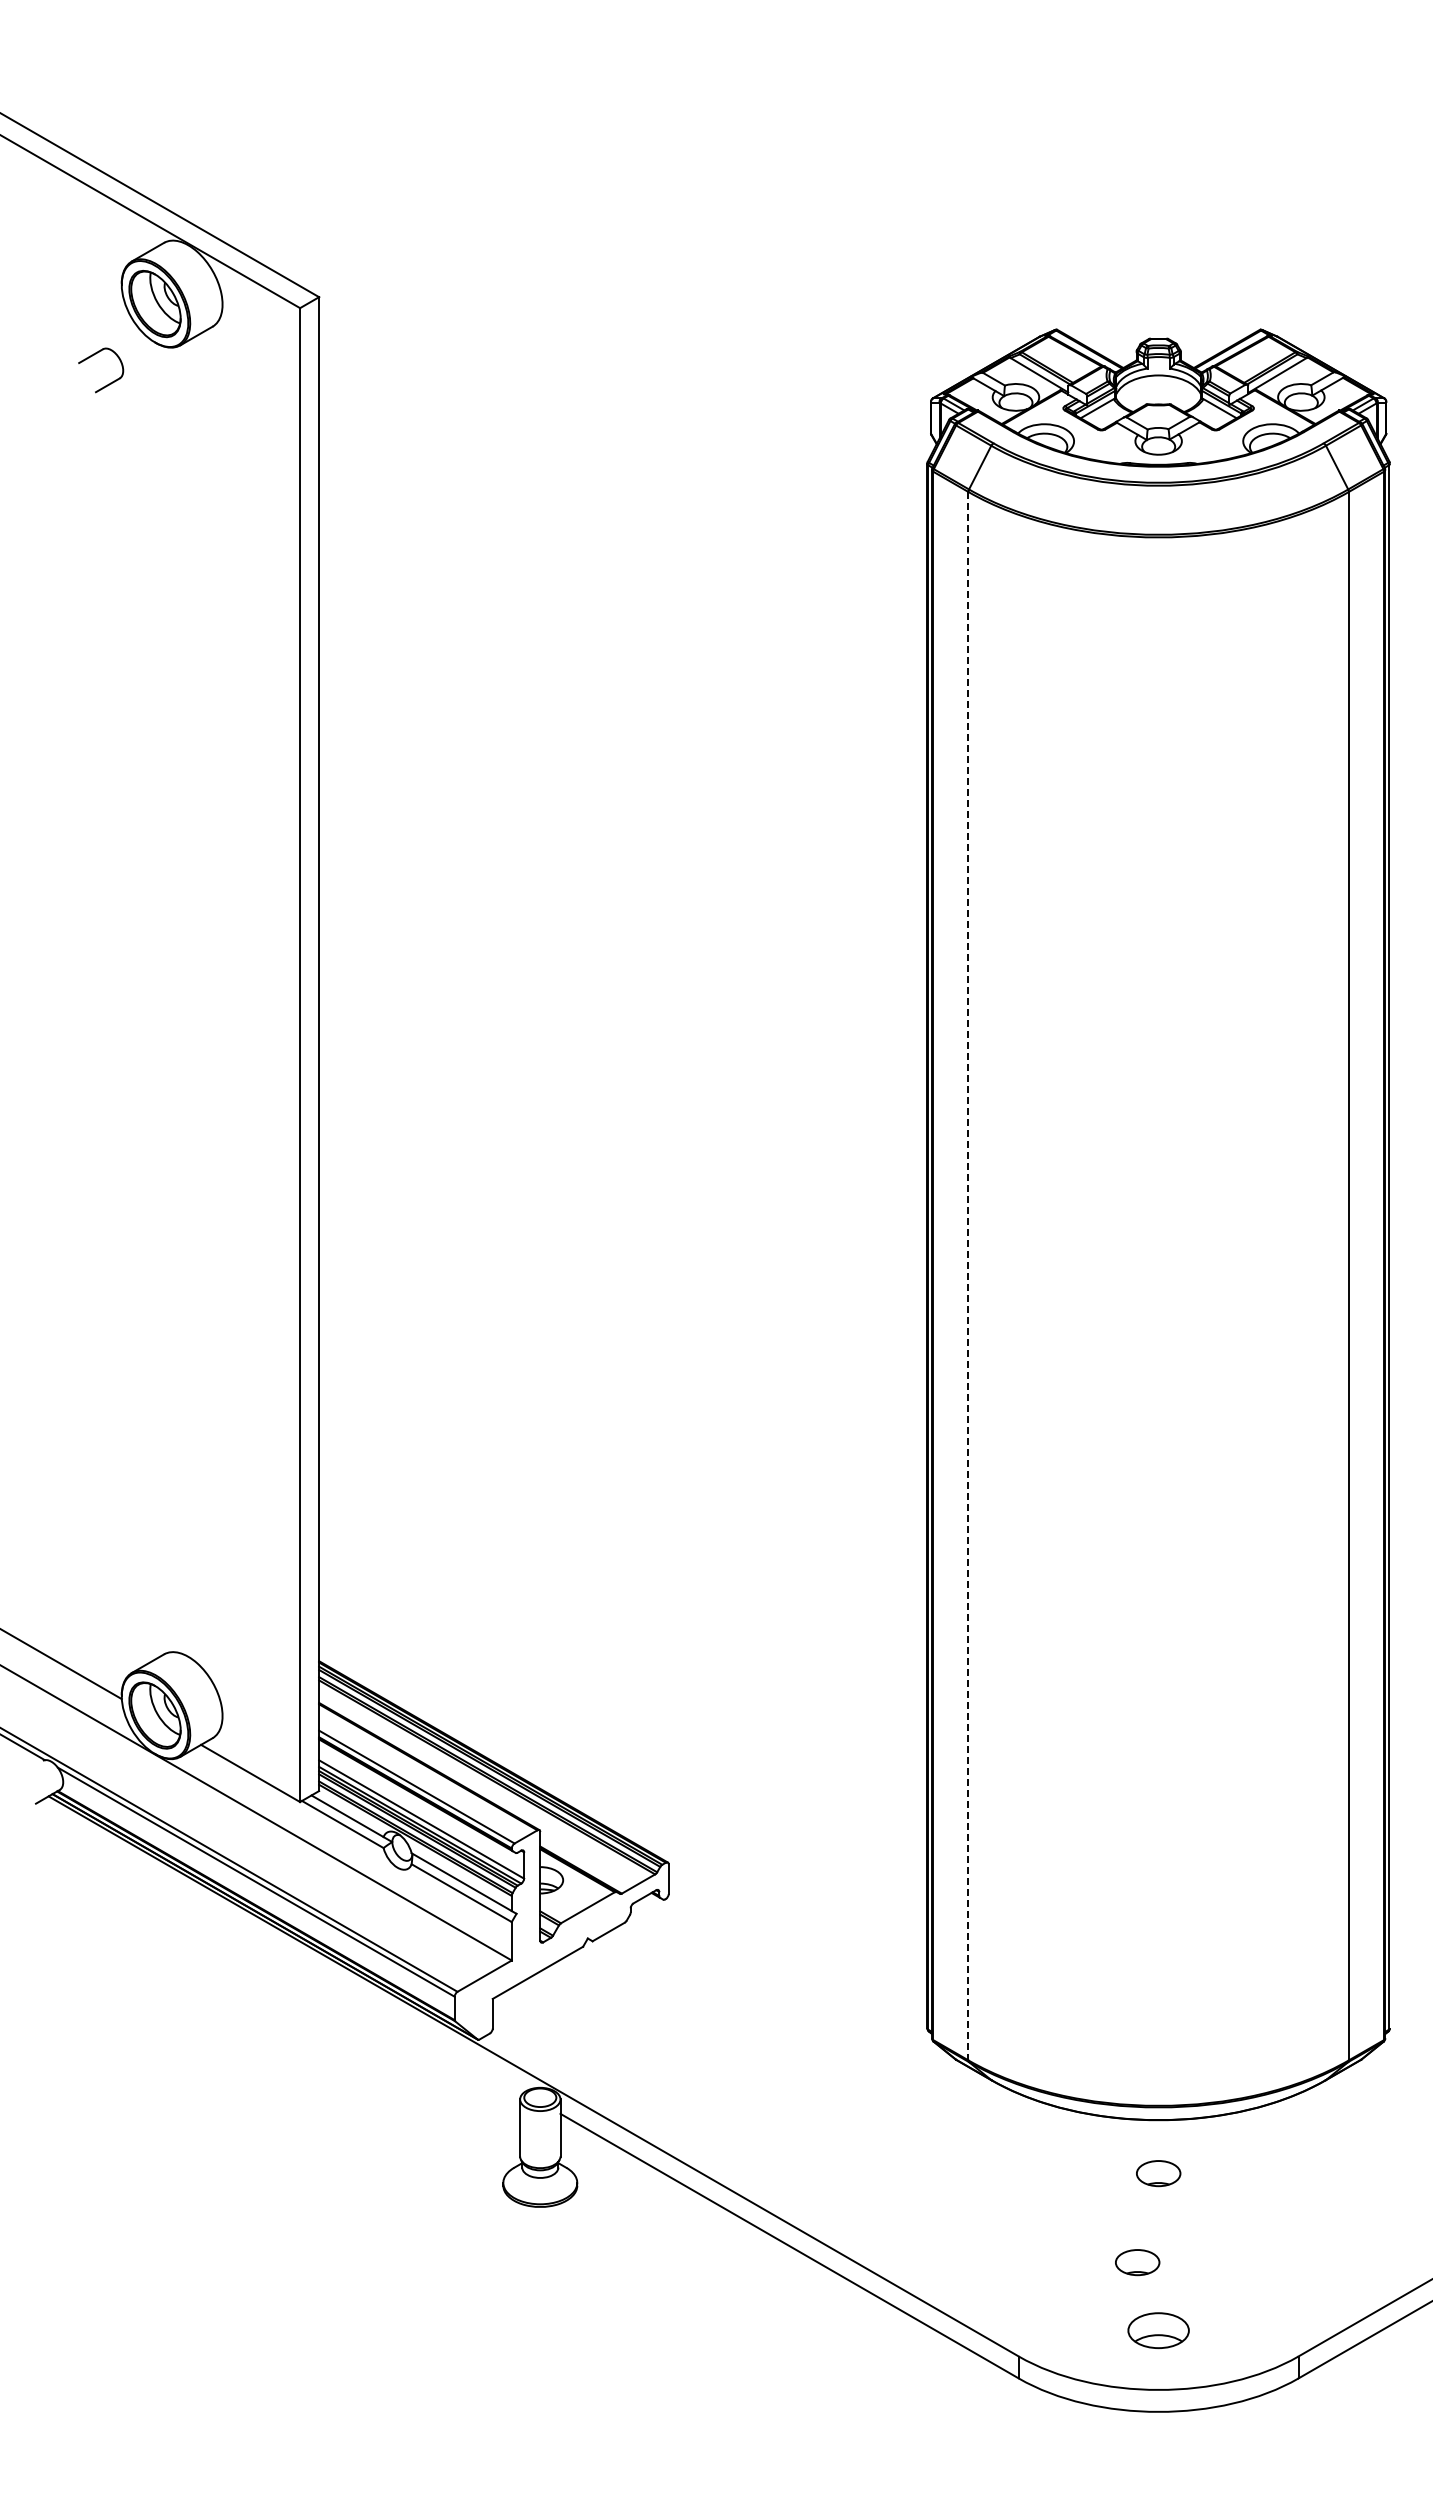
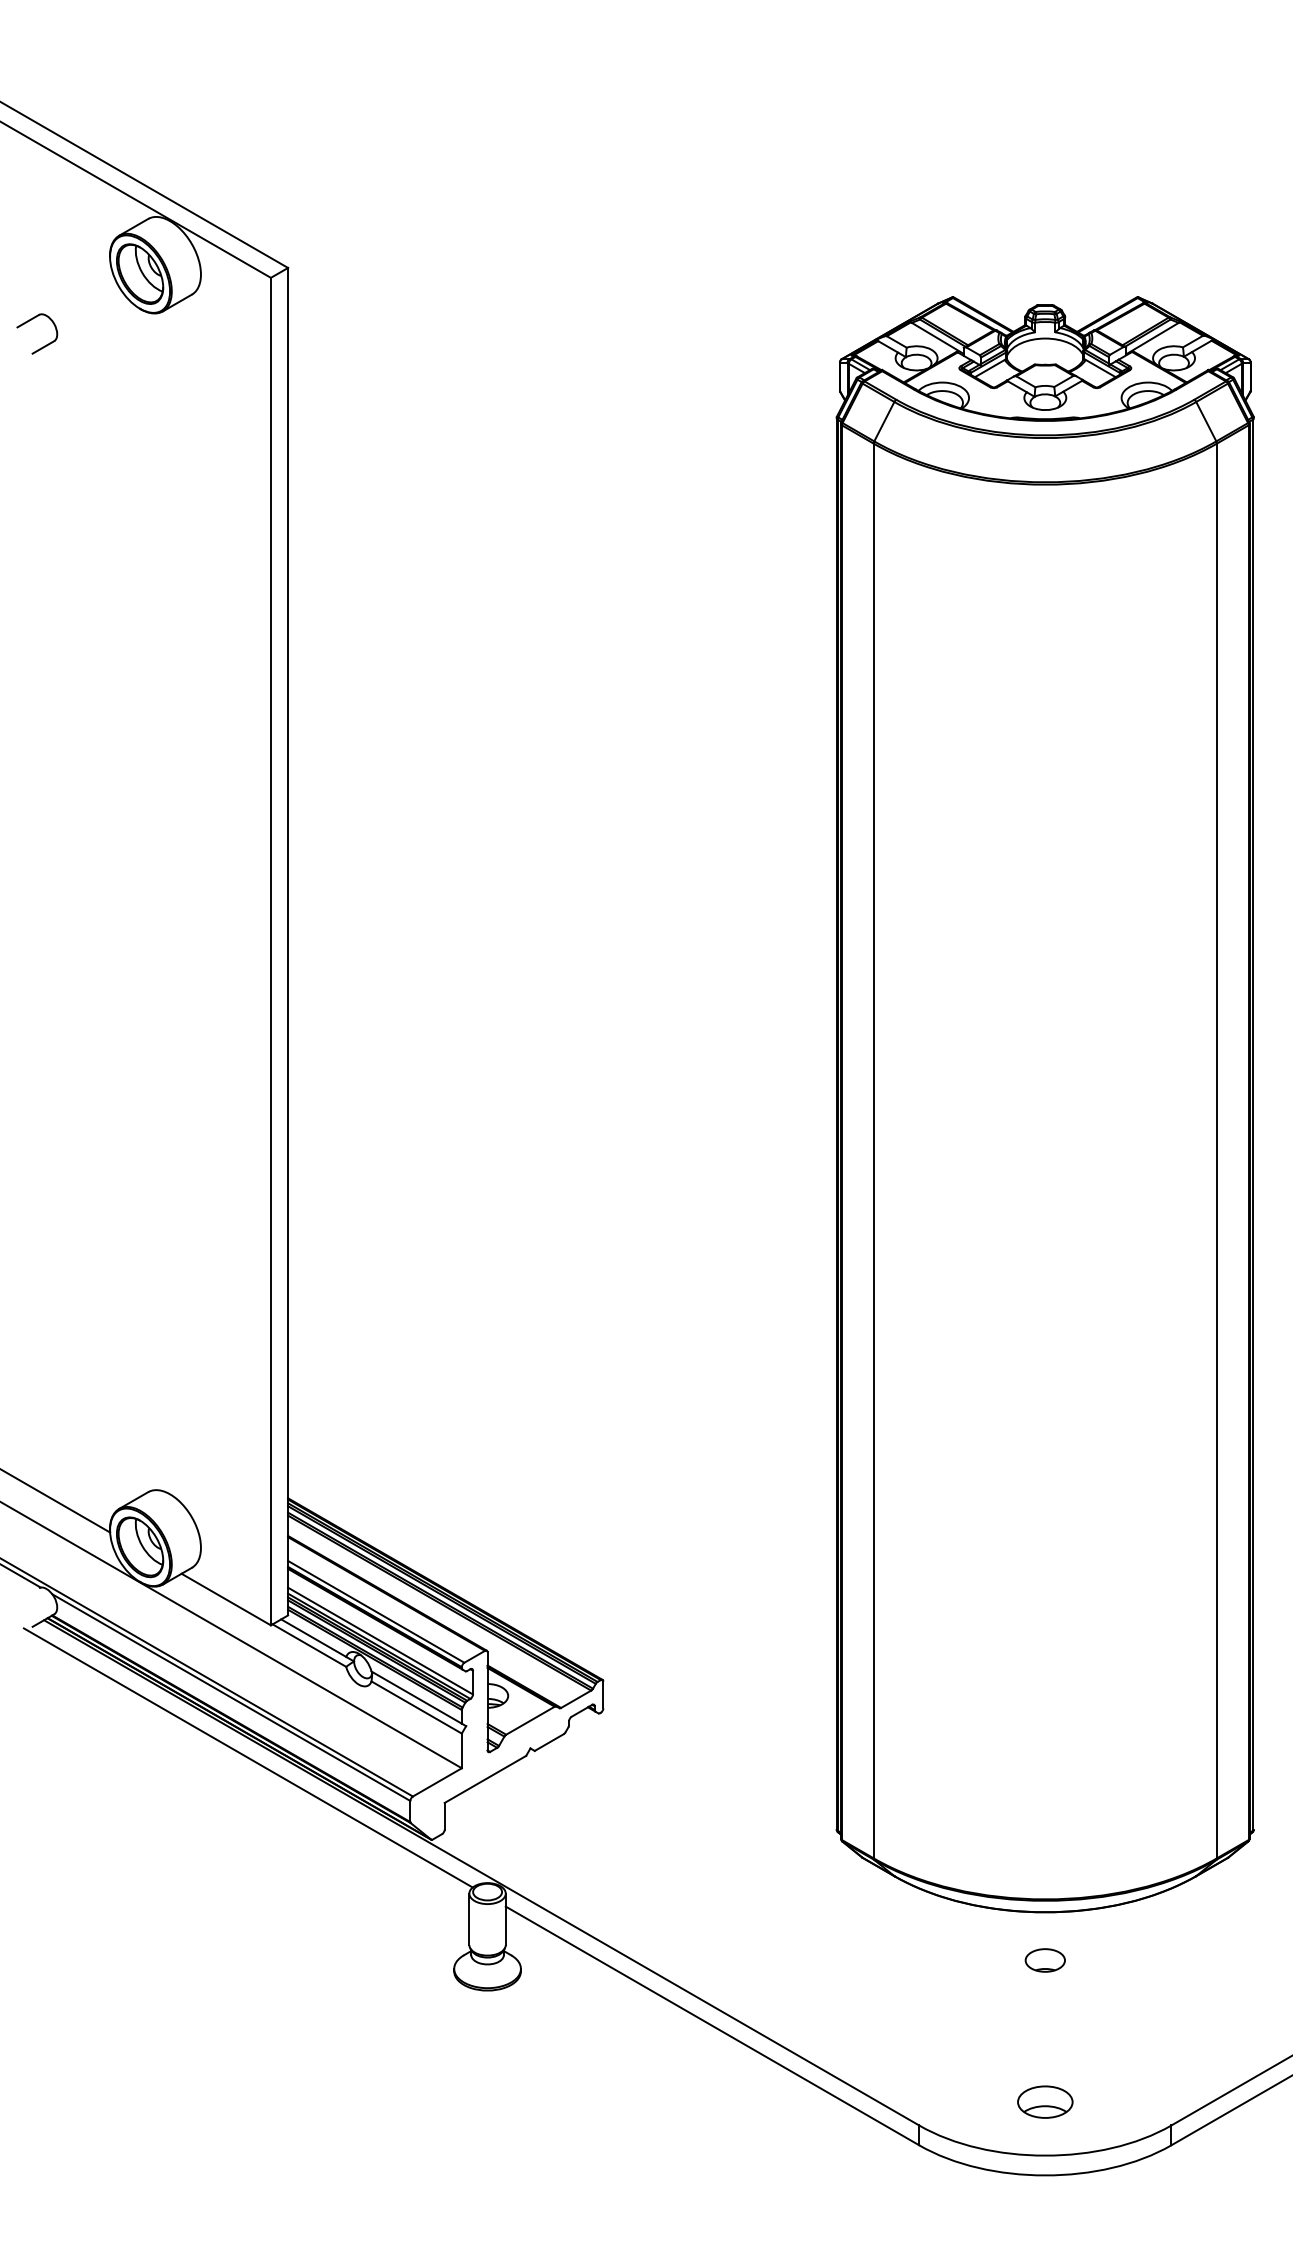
part: (108, 383) -> (43, 345), moved
line: (968, 1276) -> (873, 1151), dashed -> solid
line: (274, 1948) -> (247, 1757), added
part: (1137, 2262) -> (1026, 2040), removed

